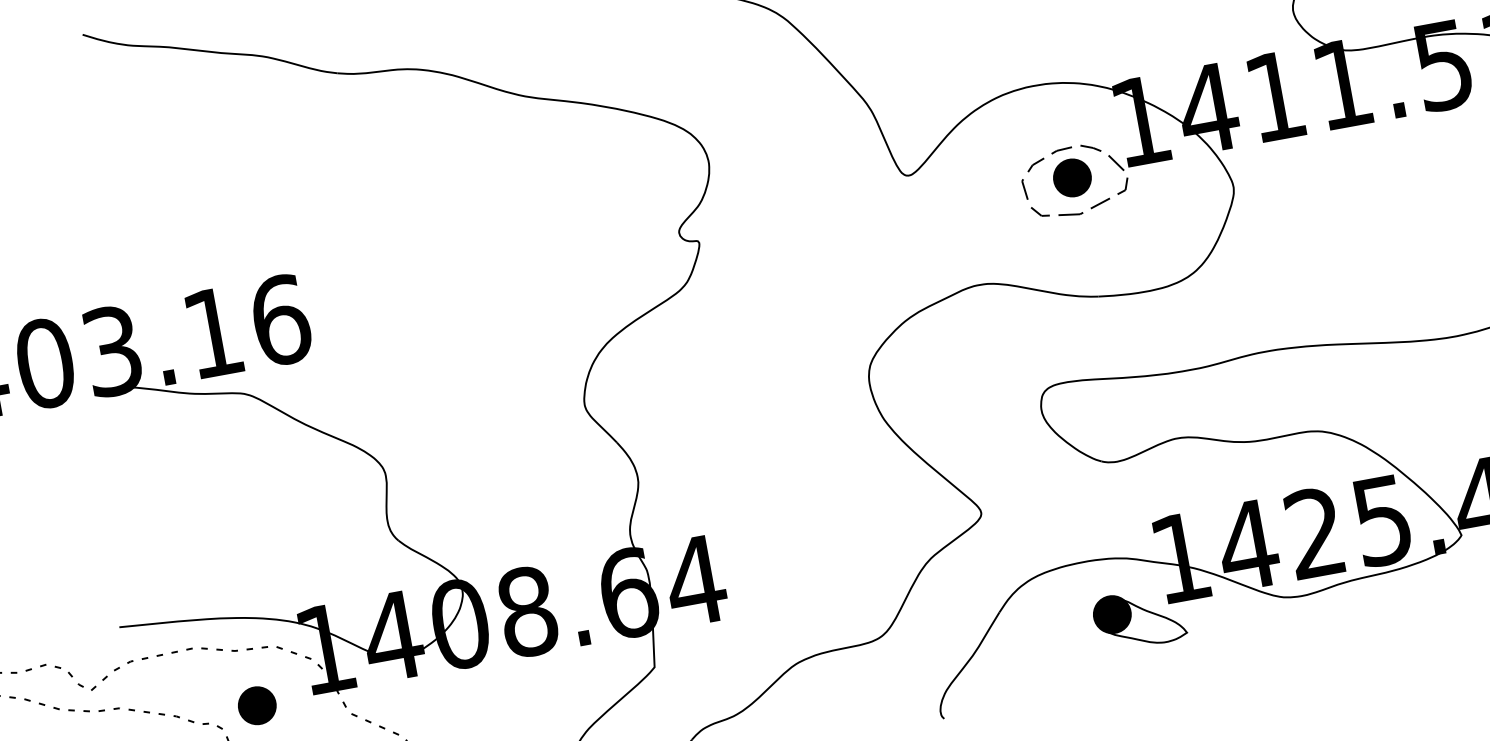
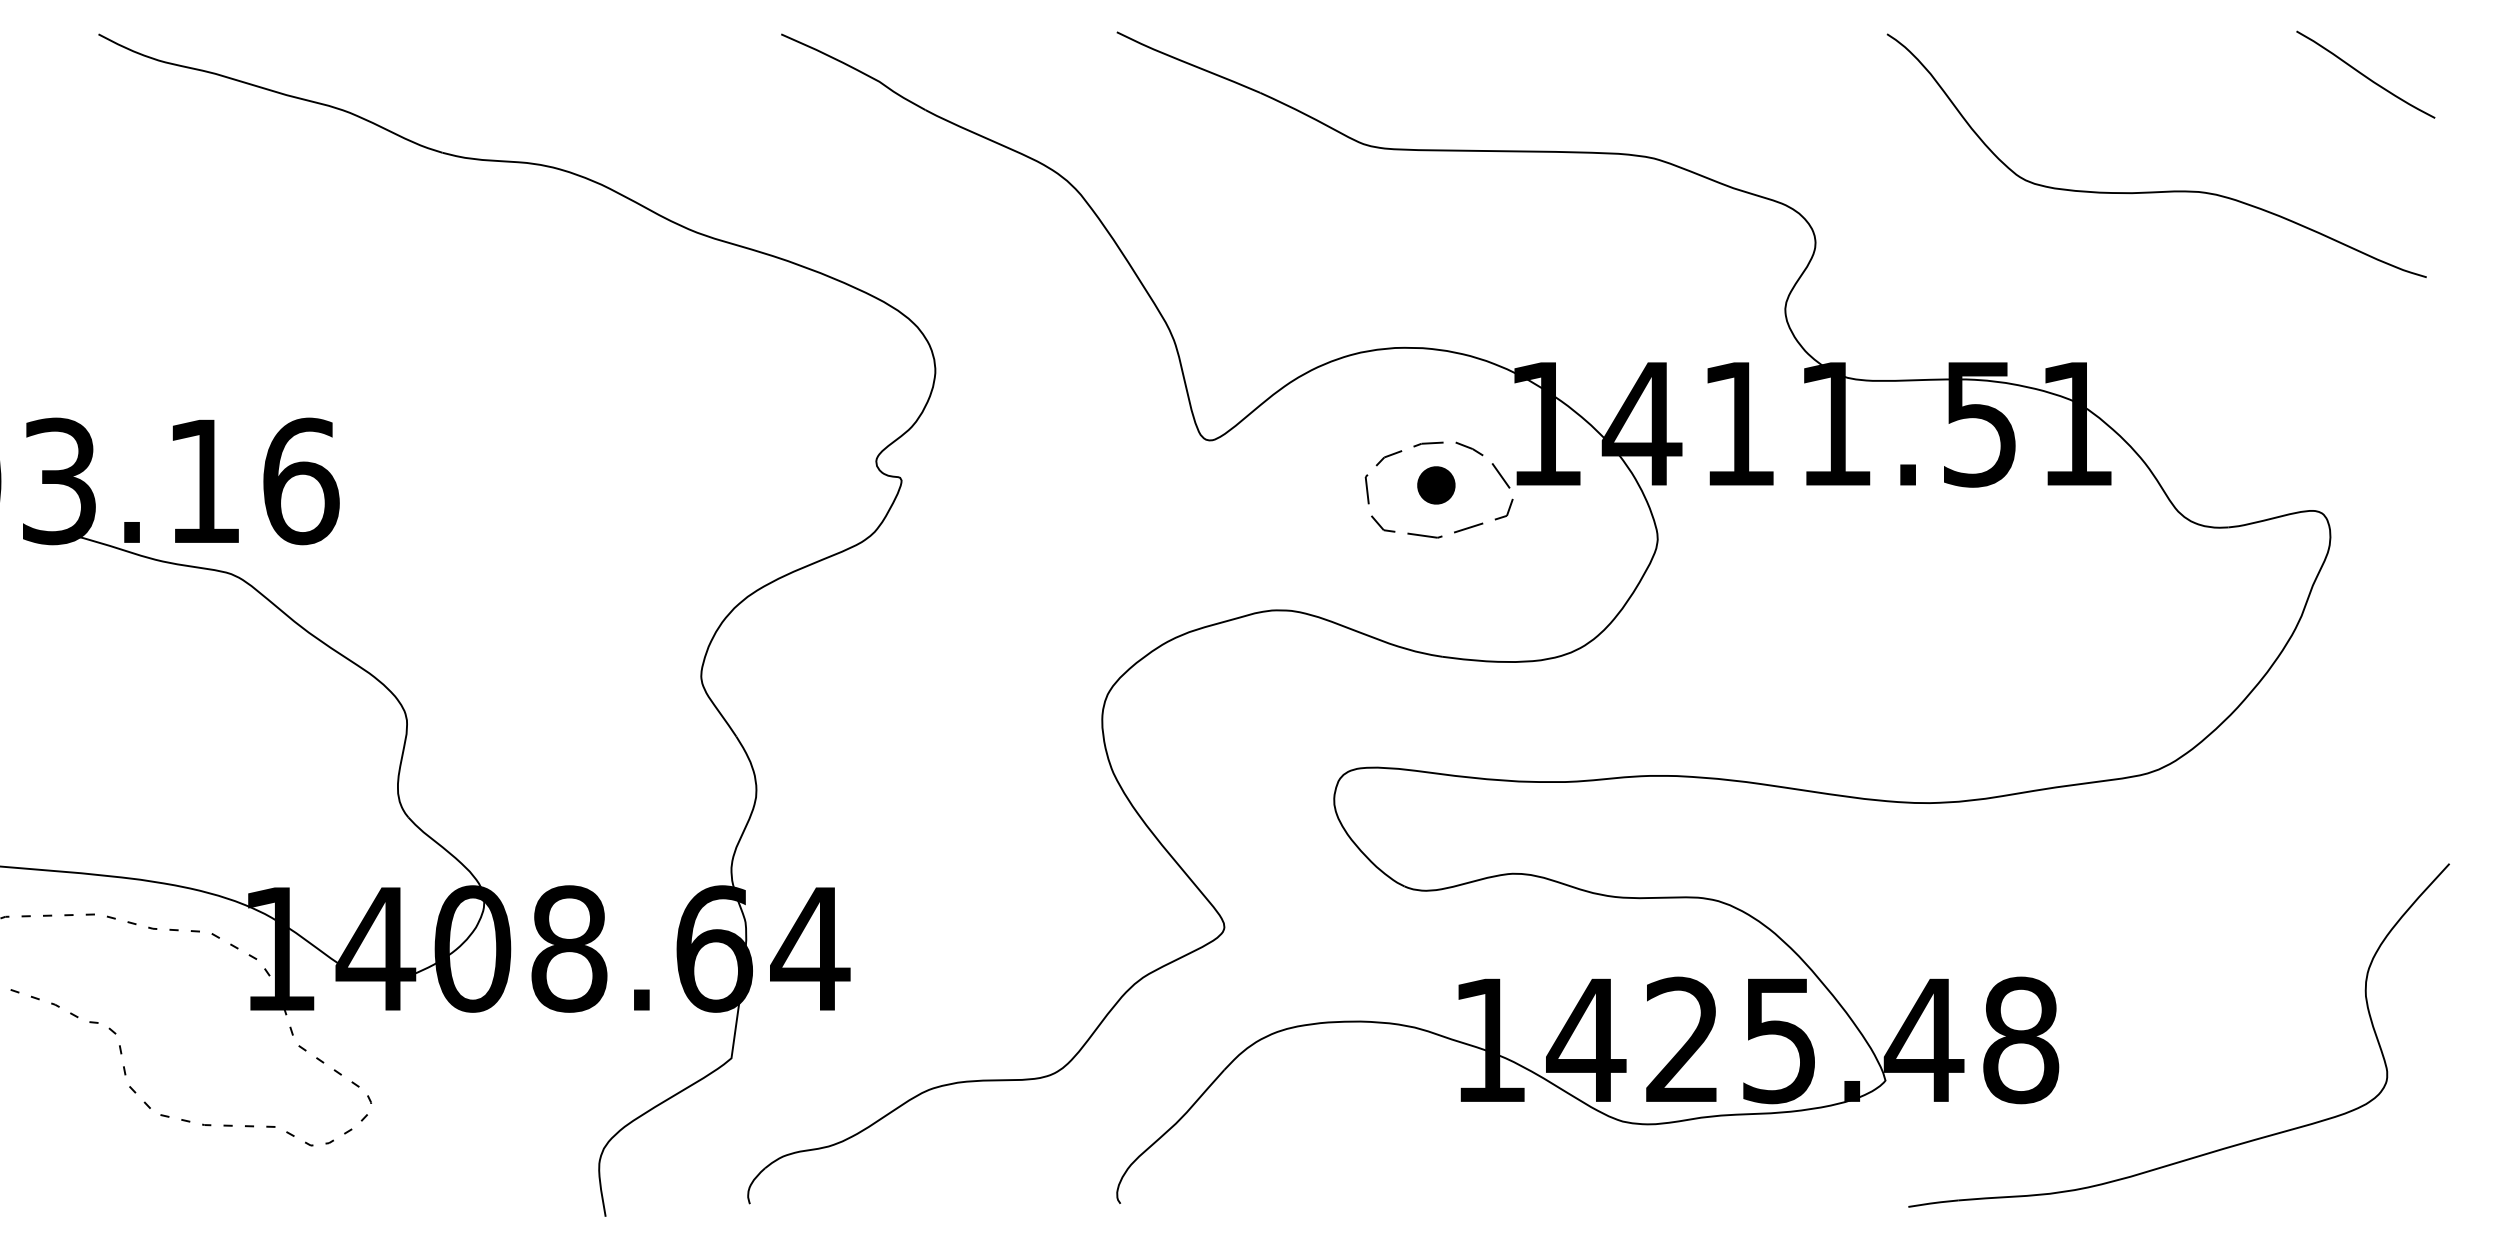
part: (1072, 178) -> (1436, 485), size x0.7
part: (1139, 618) -> (1416, 1114), removed
part: (256, 705) -> (169, 1010), removed

